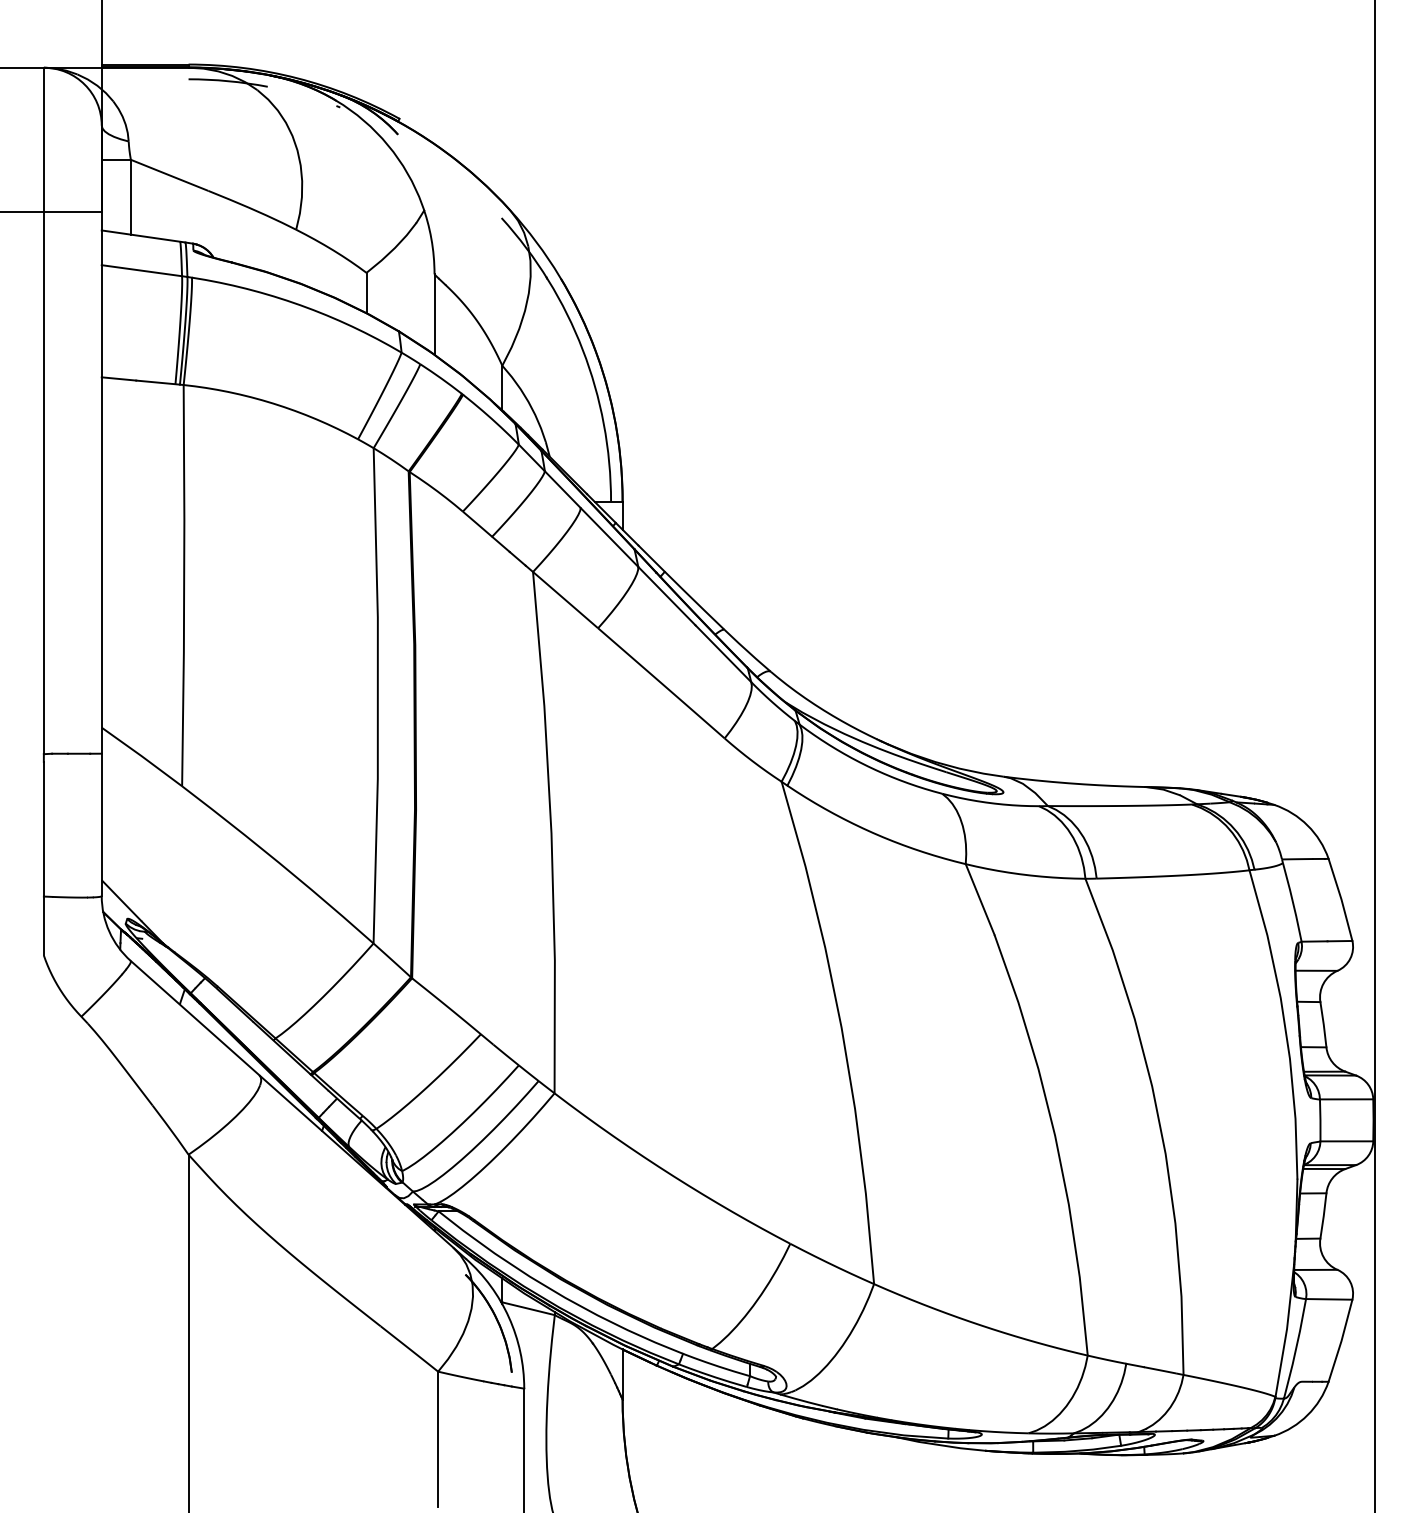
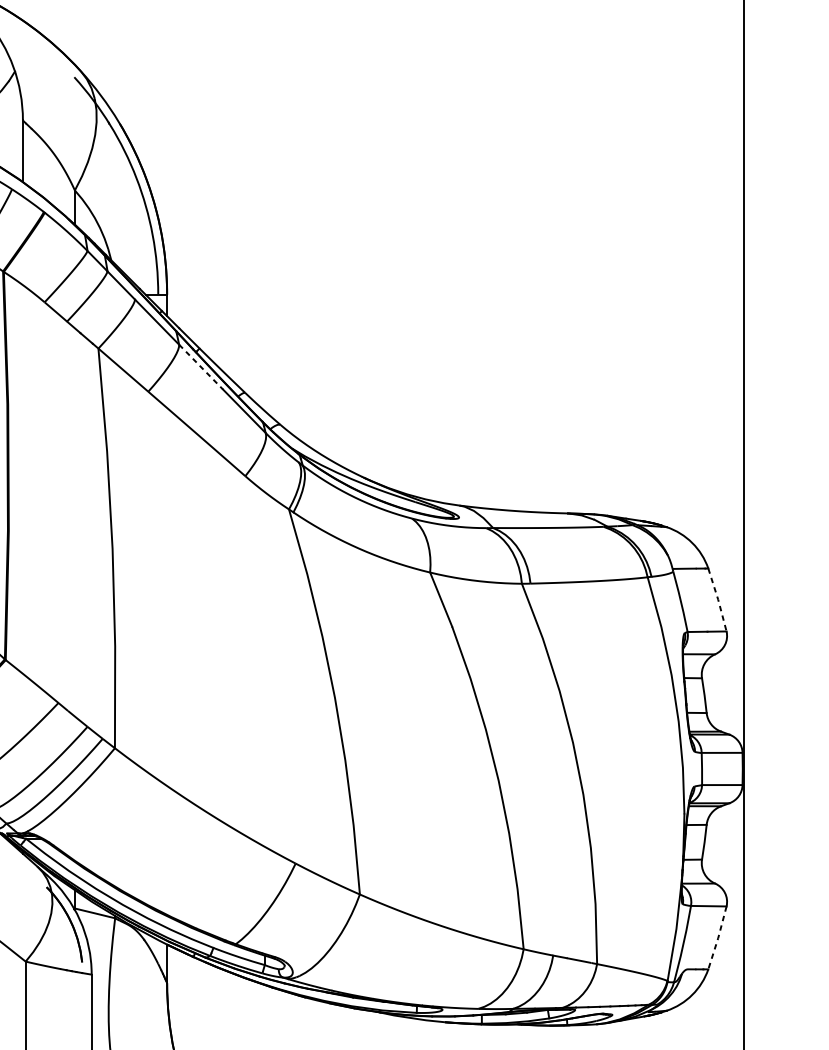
line: (666, 596) -> (200, 367), solid -> dashed
line: (1341, 899) -> (718, 599), solid -> dashed
line: (1341, 1341) -> (718, 938), solid -> dashed

